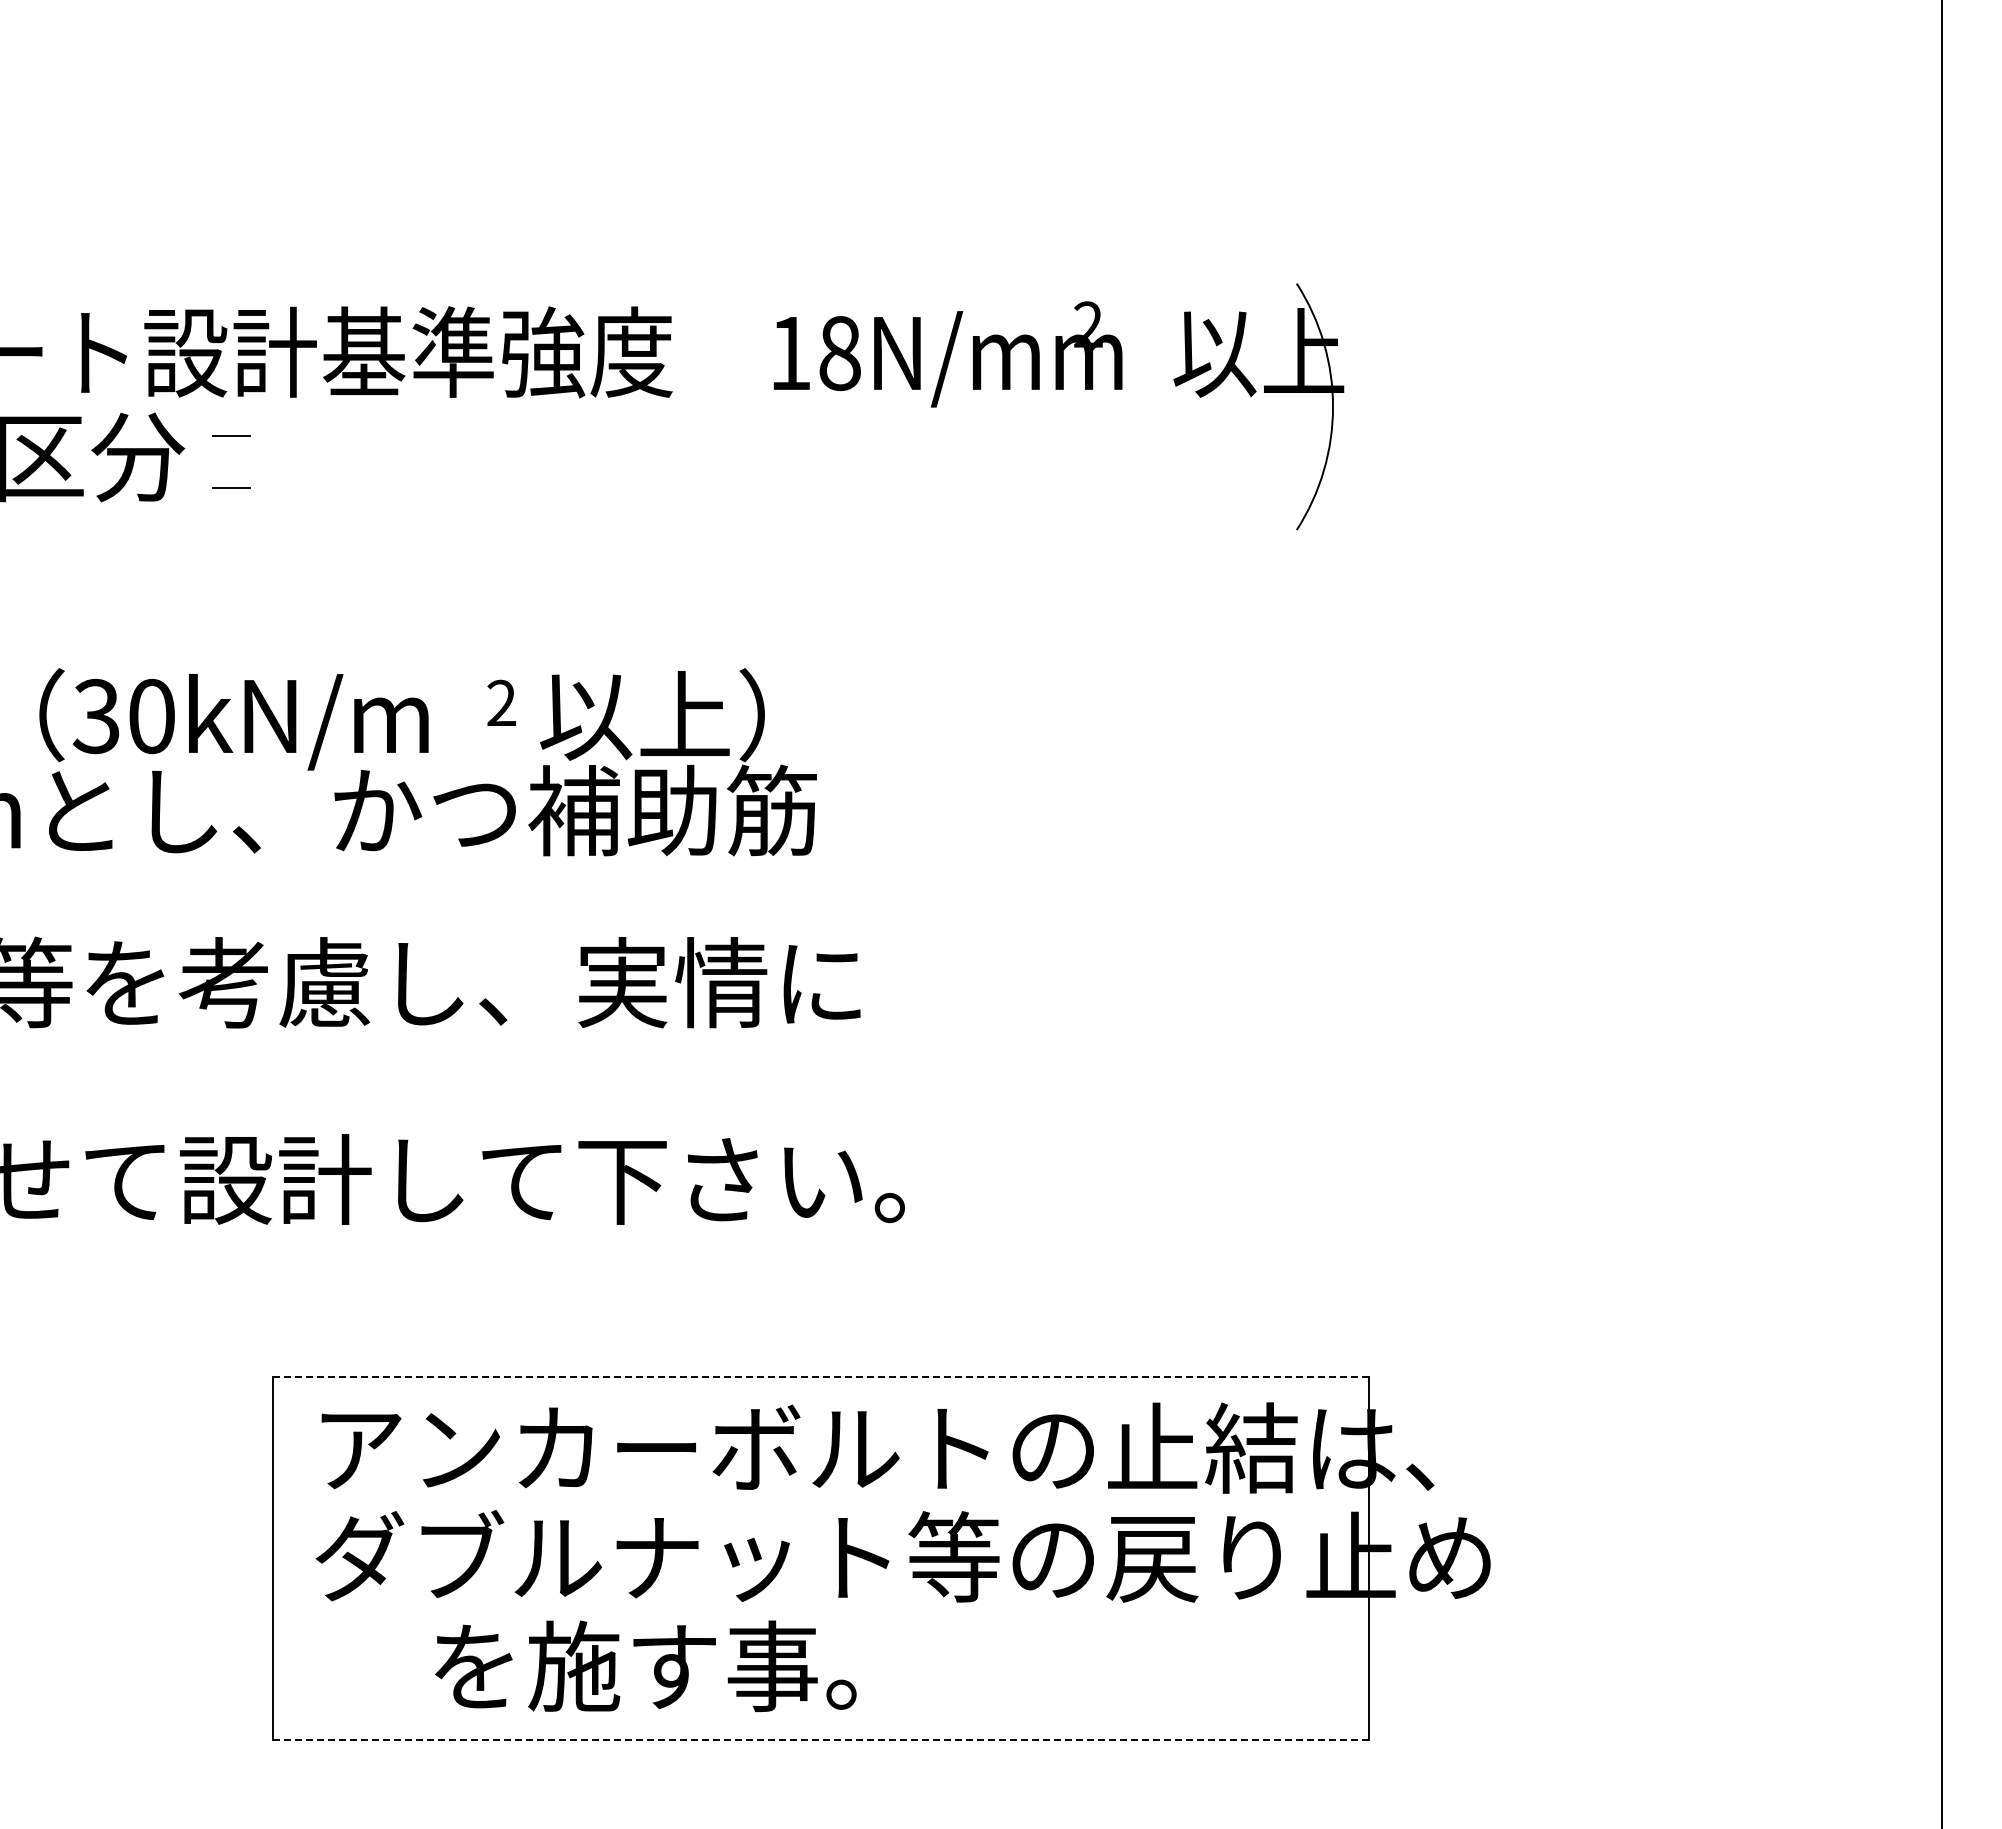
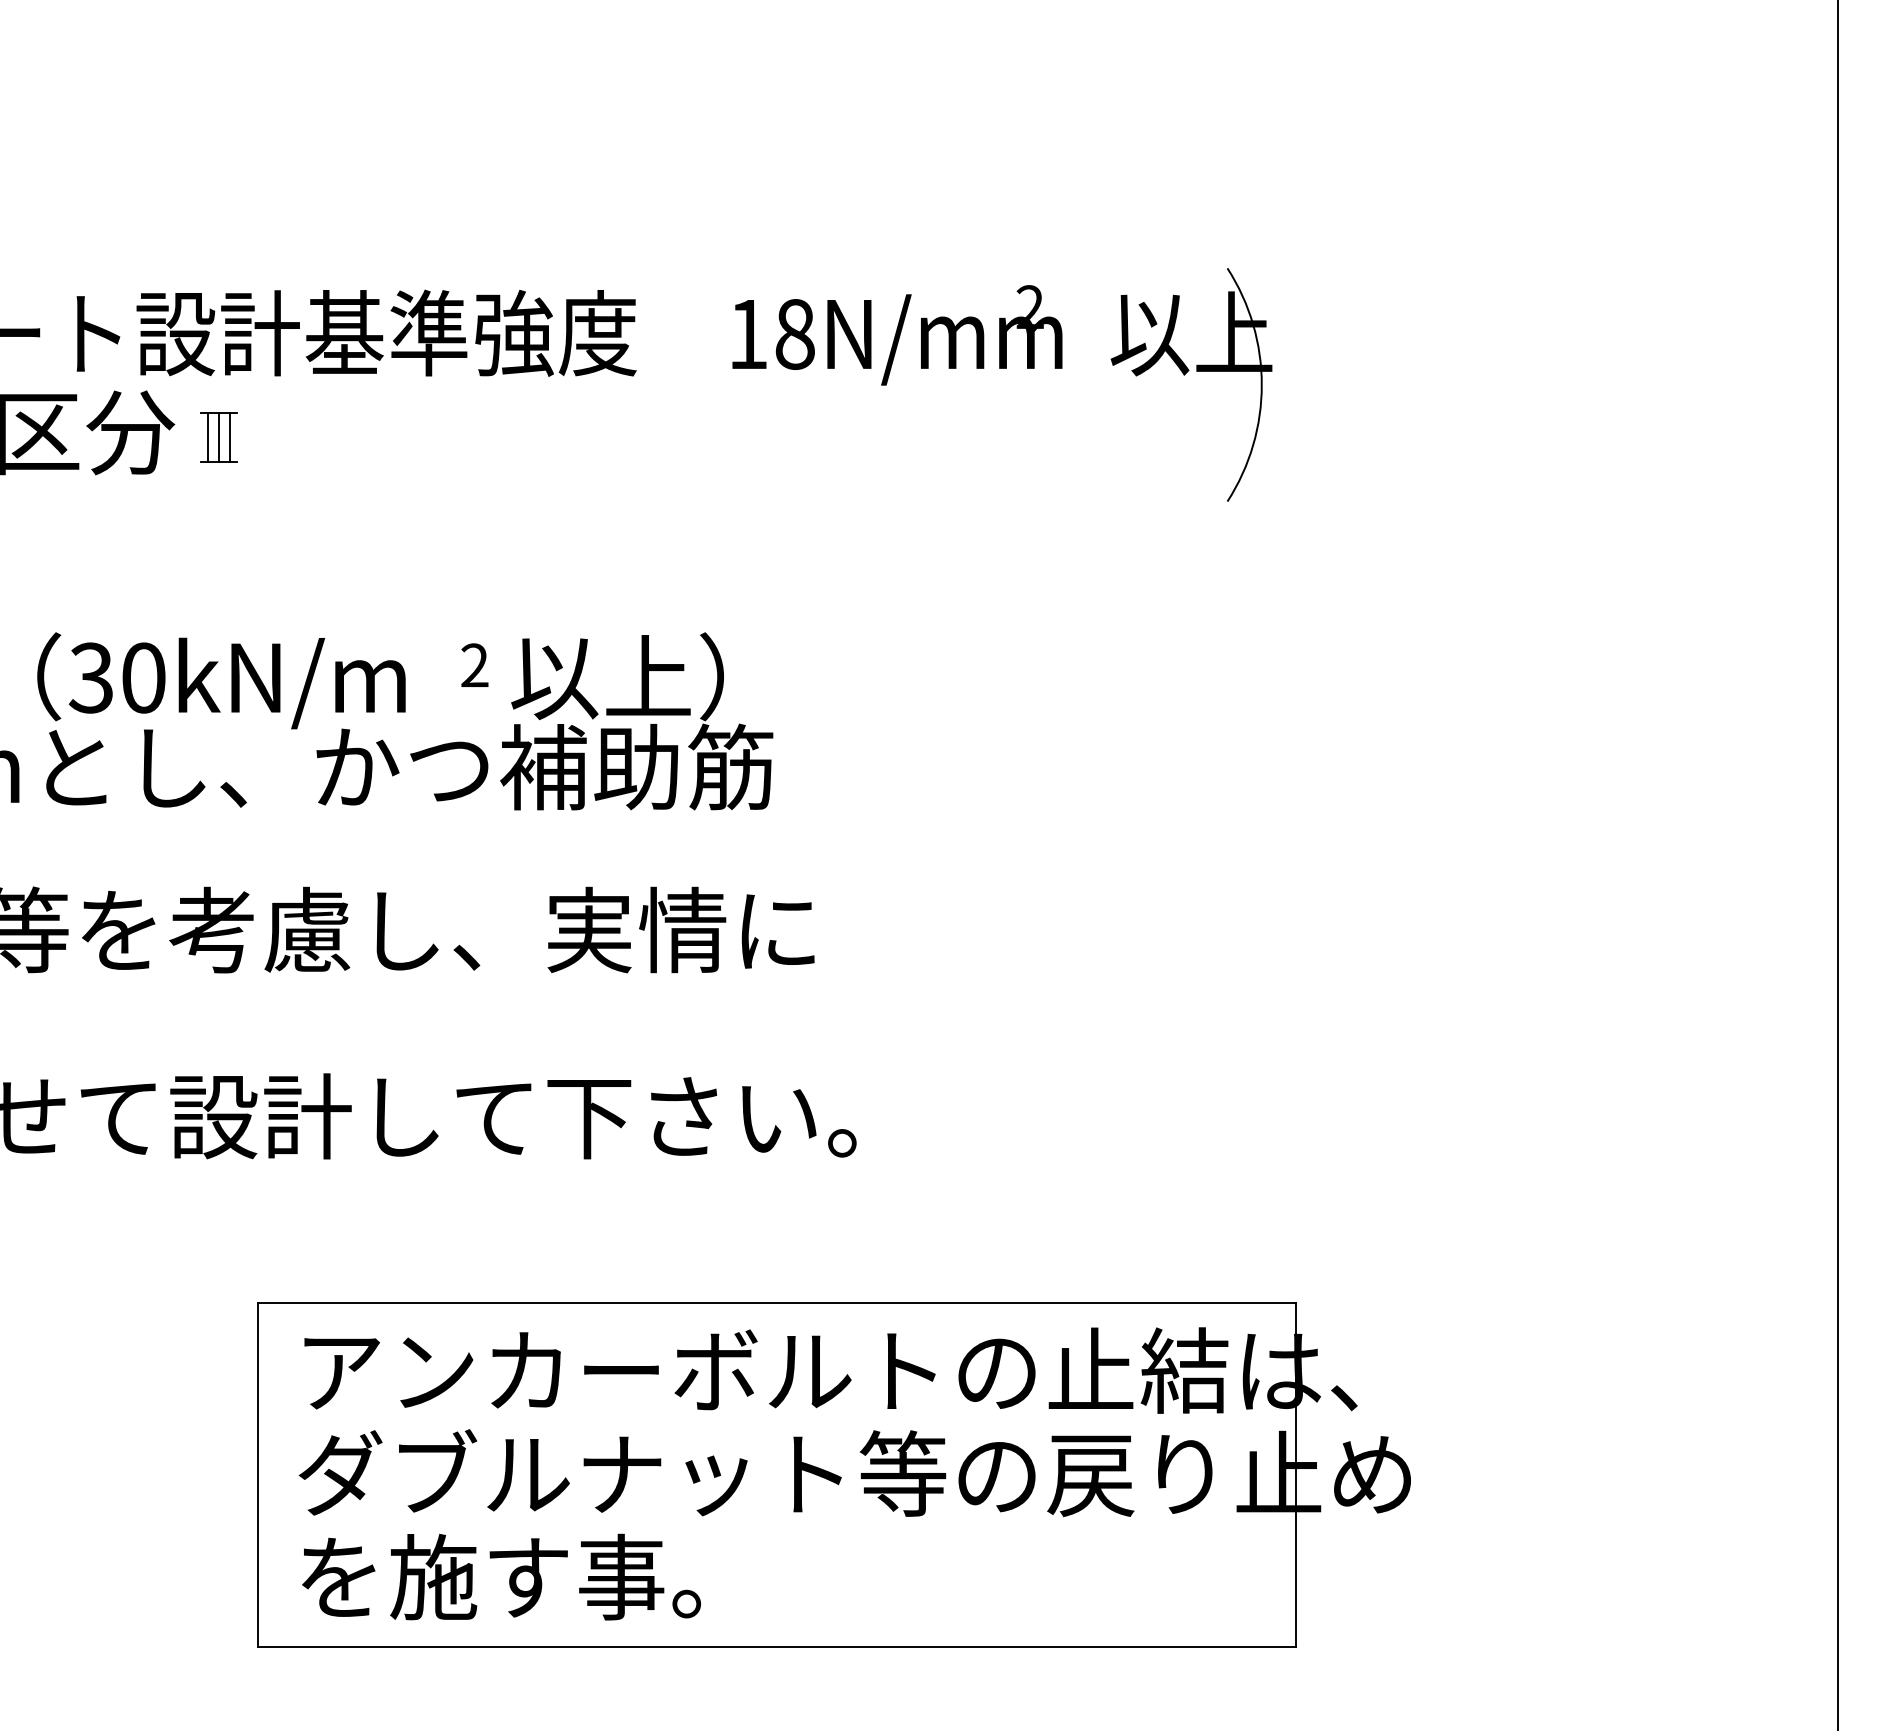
line: (220, 462) -> (208, 437), added
line: (231, 462) -> (219, 437), added
line: (242, 462) -> (229, 437), added
line: (820, 1376) -> (776, 1302), dashed -> solid
text: (645, 1665) -> (501, 1576), moved
line: (820, 1740) -> (776, 1647), dashed -> solid

